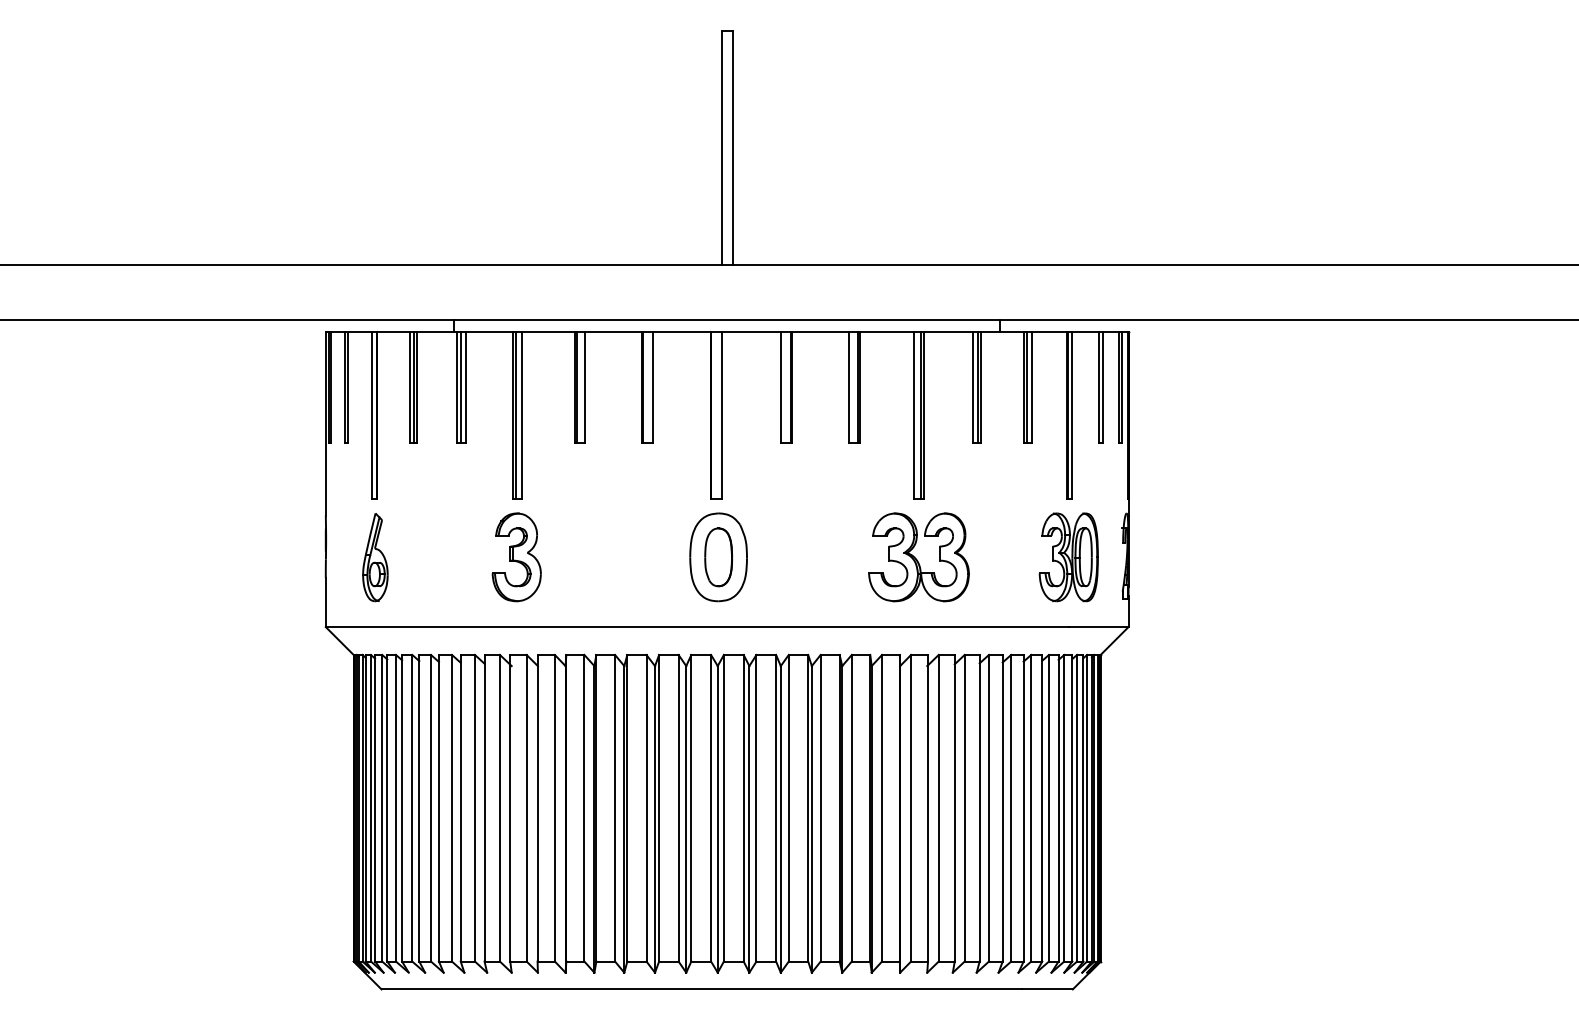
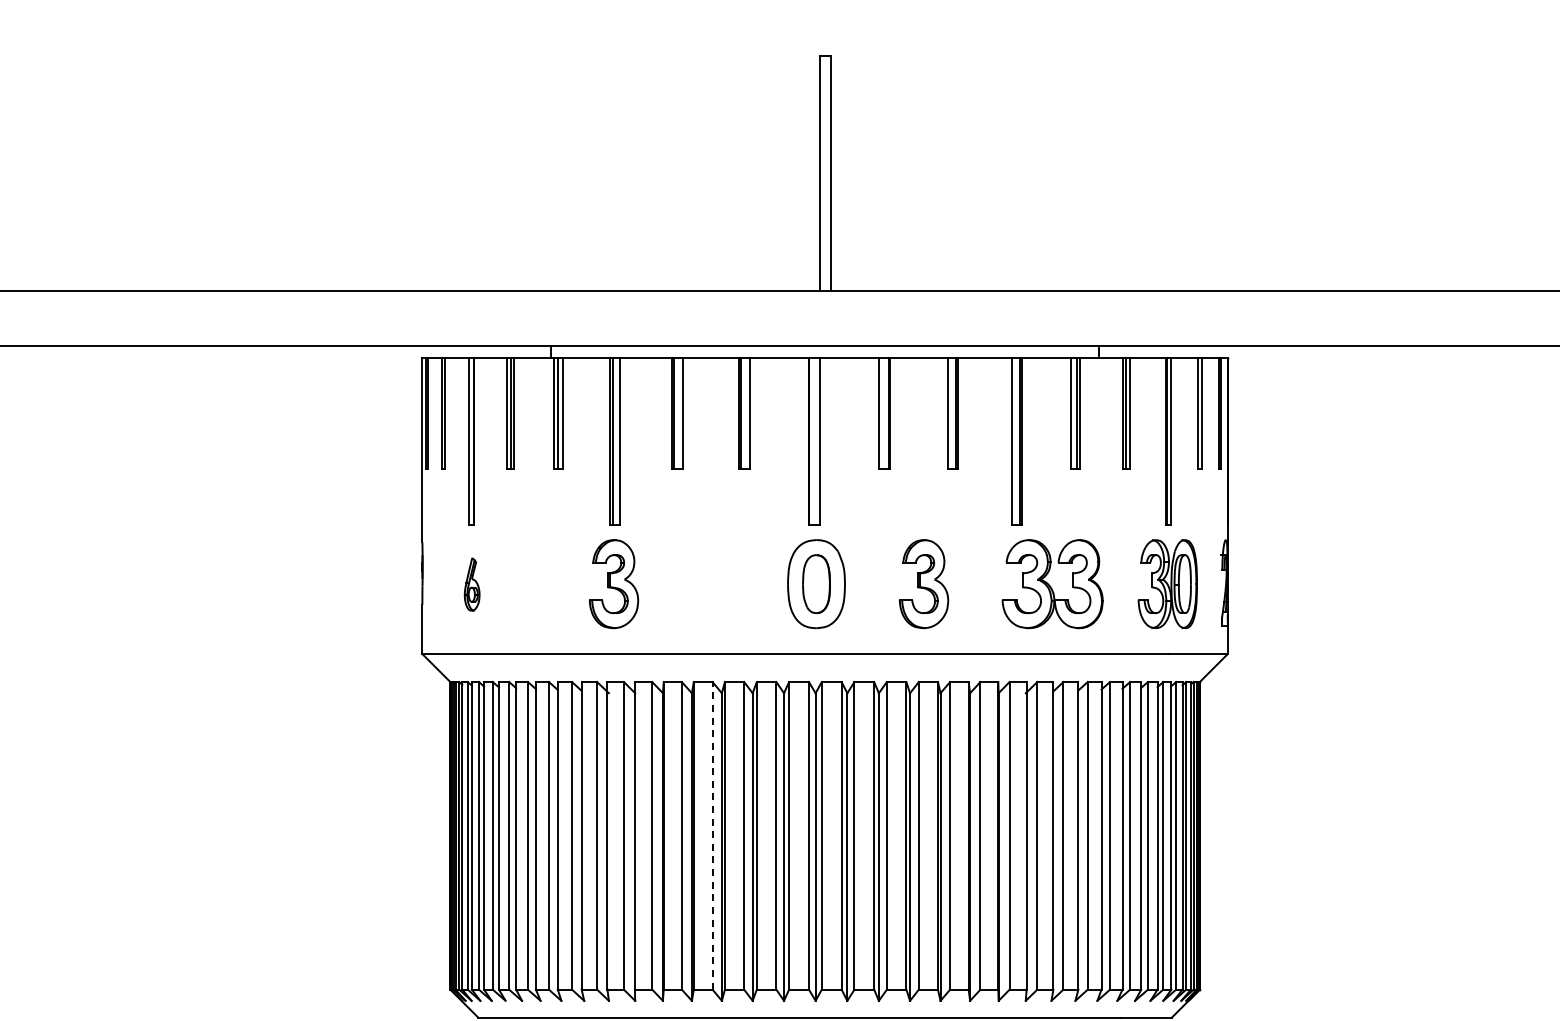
part: (375, 557) -> (472, 584), size x0.6
part: (825, 557) -> (923, 584), added
part: (918, 557) -> (1052, 584), moved
line: (615, 807) -> (713, 835), solid -> dashed

